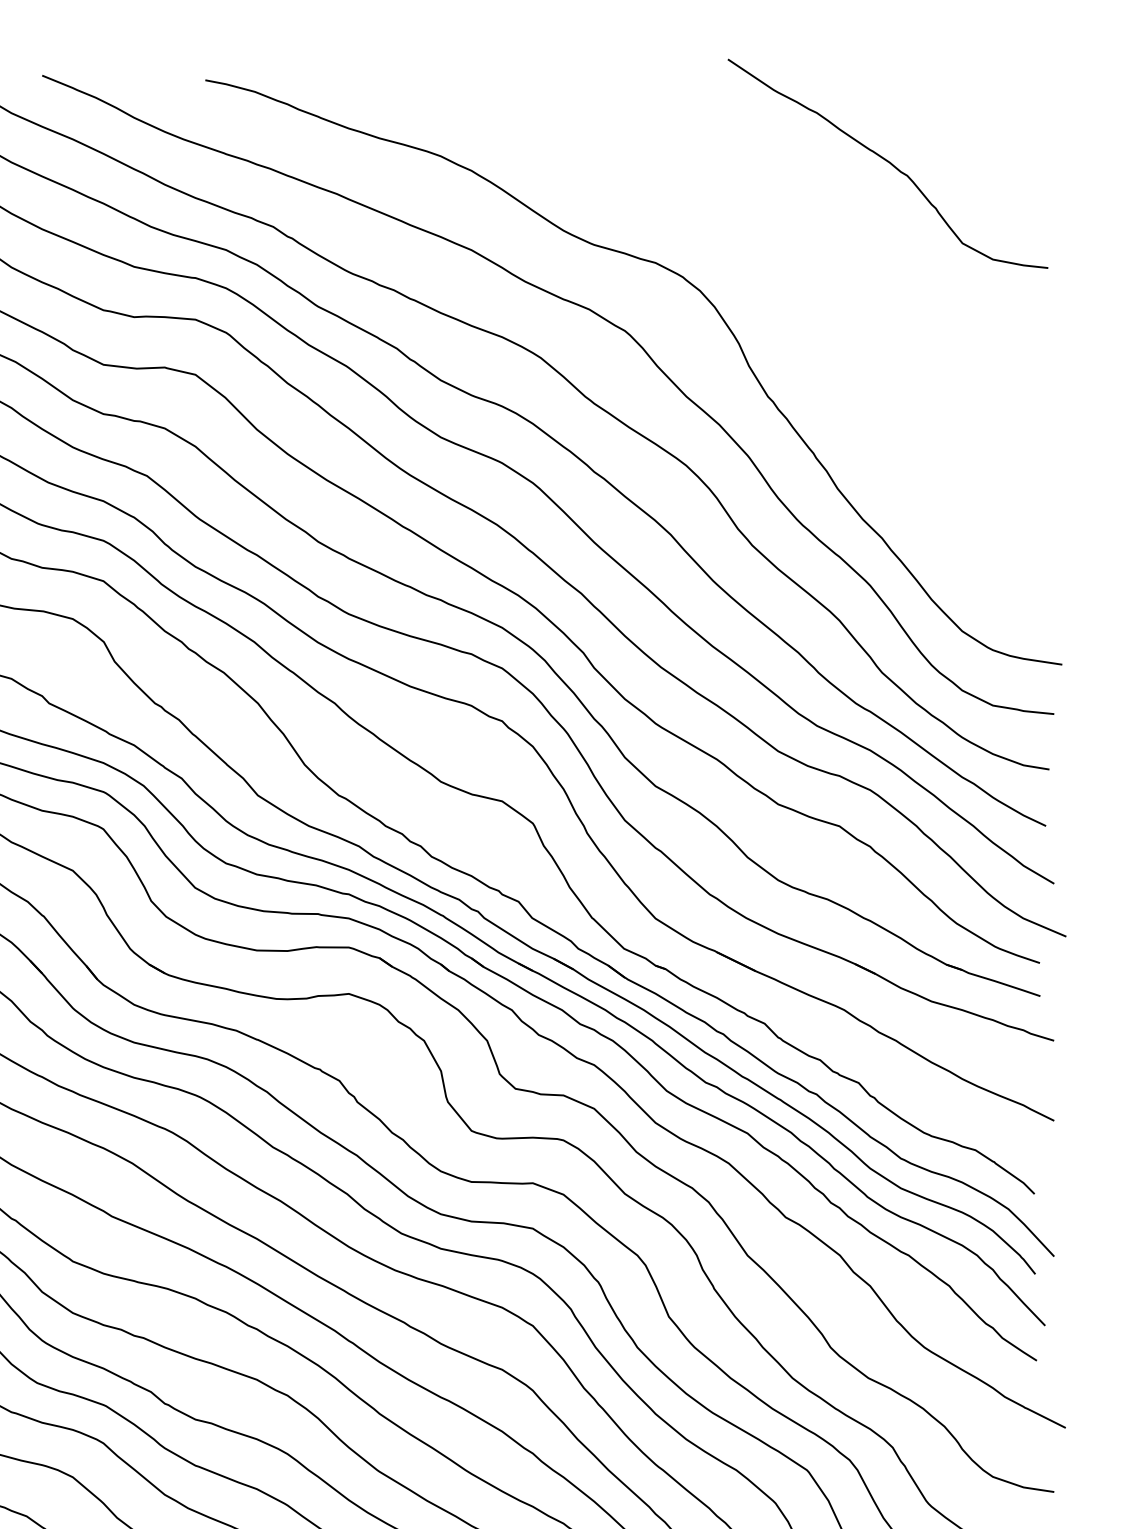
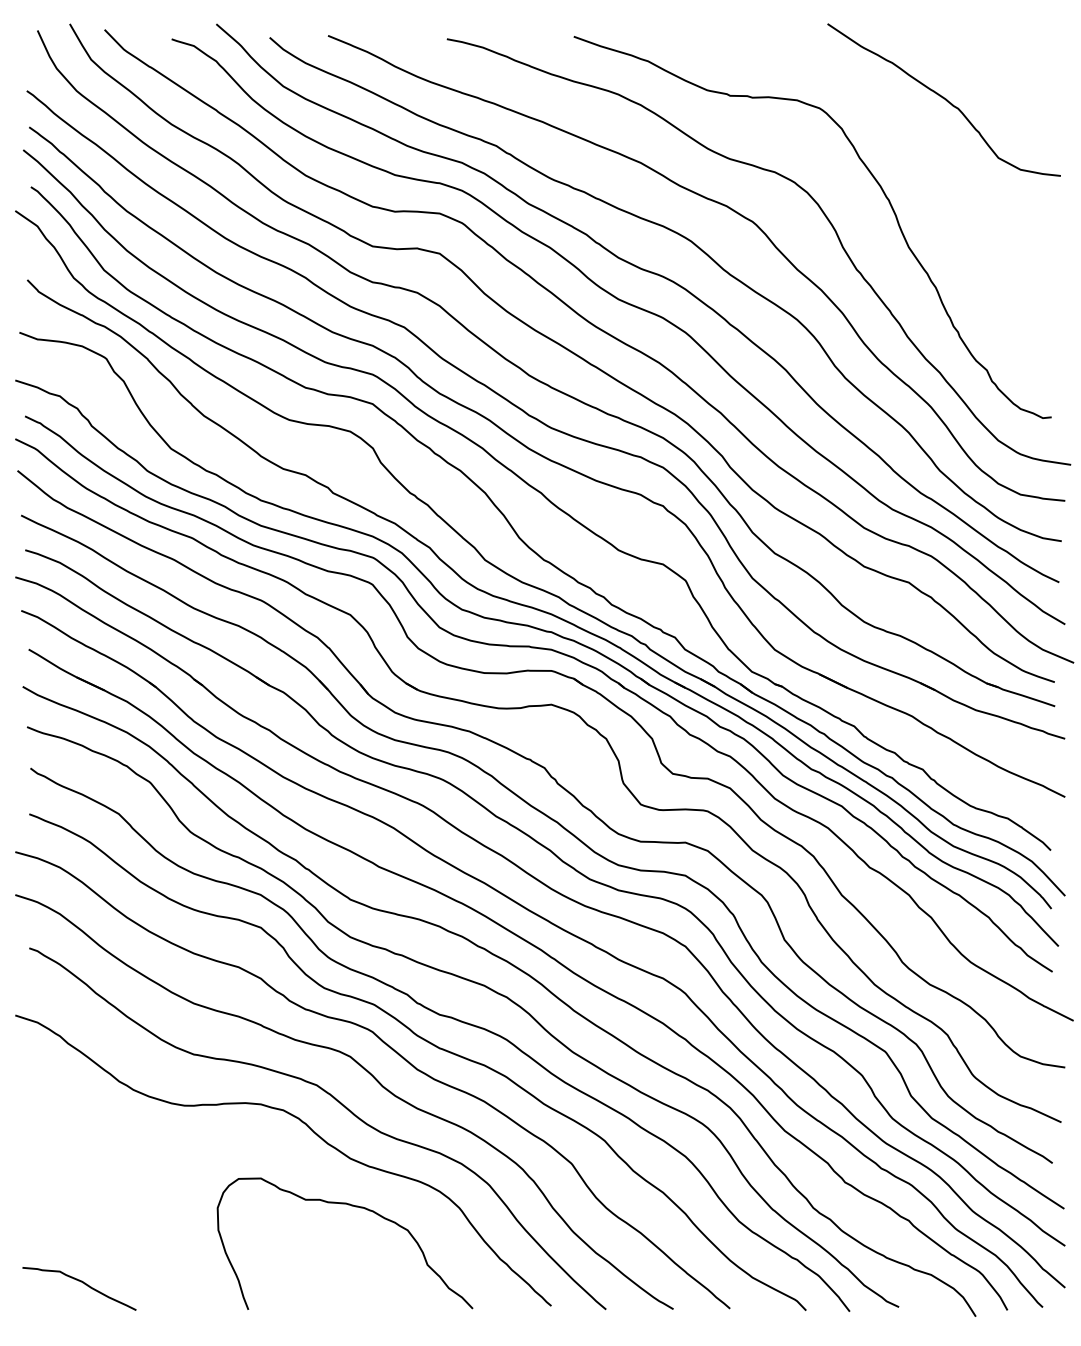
curve: (793, 275) -> (875, 181), added

